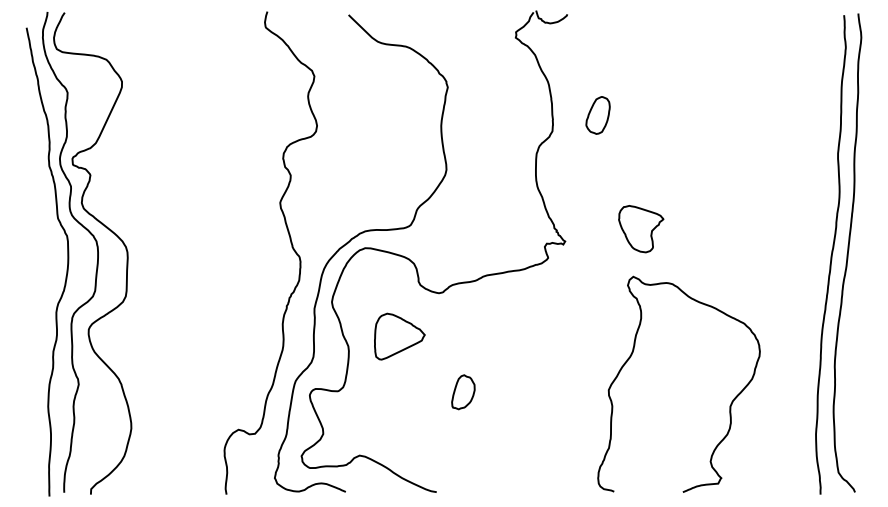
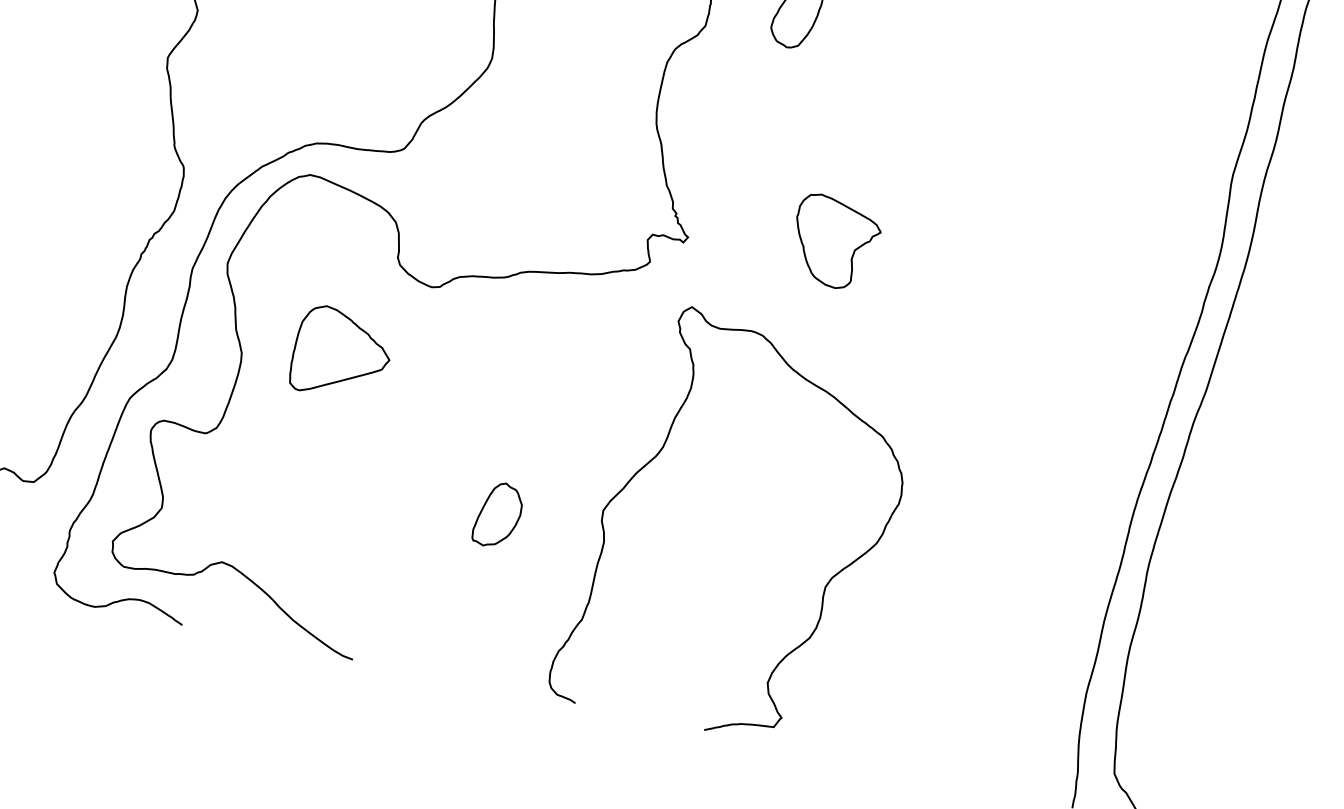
curve: (630, 358) -> (655, 459), moved
part: (463, 392) -> (498, 515), moved

